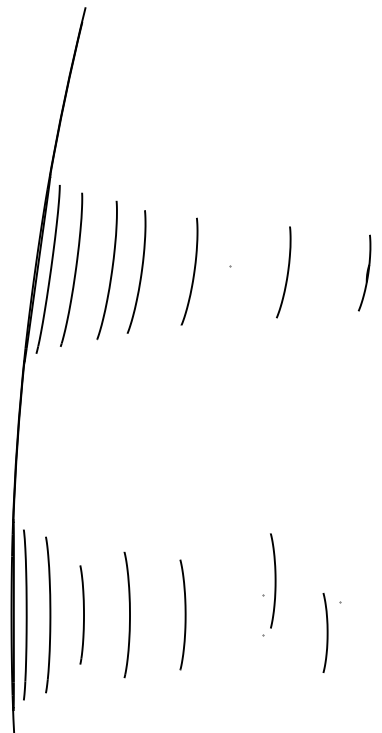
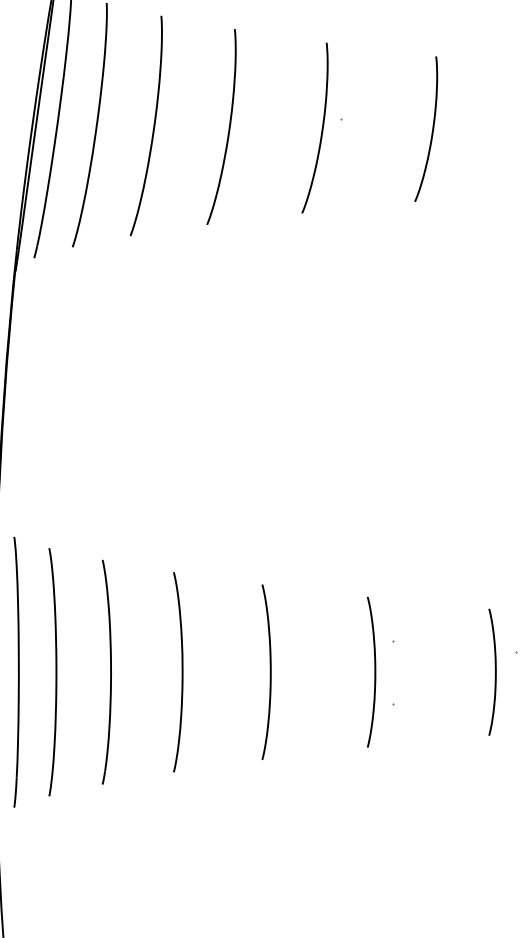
curve: (140, 271) -> (227, 126), moved
curve: (193, 271) -> (321, 127), moved
curve: (274, 580) -> (373, 671), moved
part: (81, 614) -> (105, 671), size x1.43
curve: (326, 632) -> (494, 671), moved

